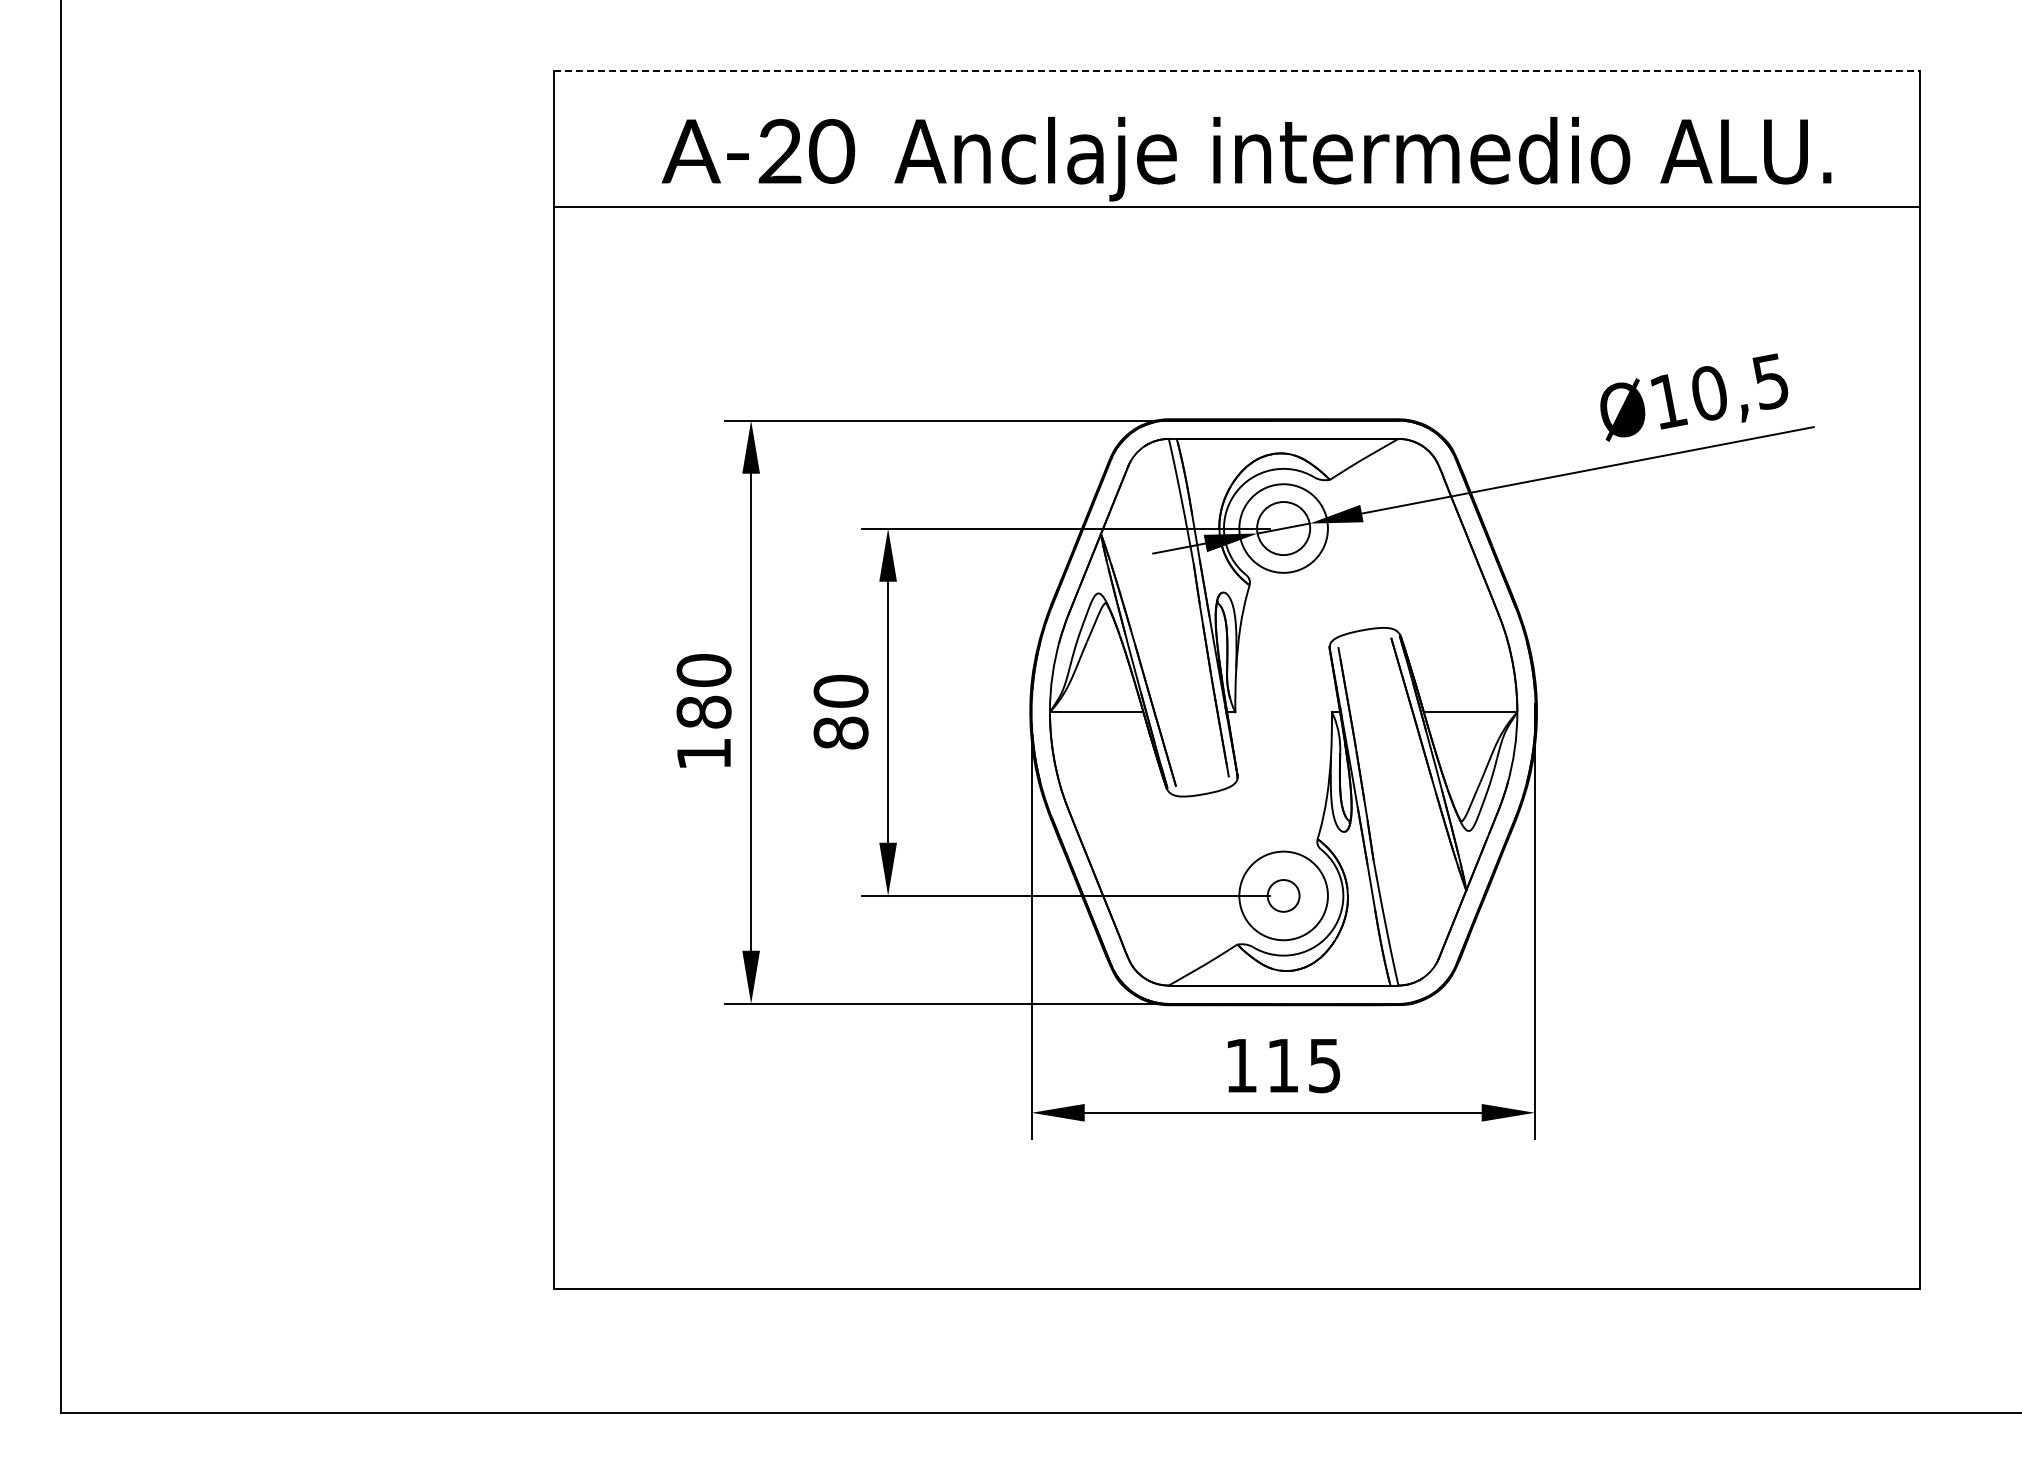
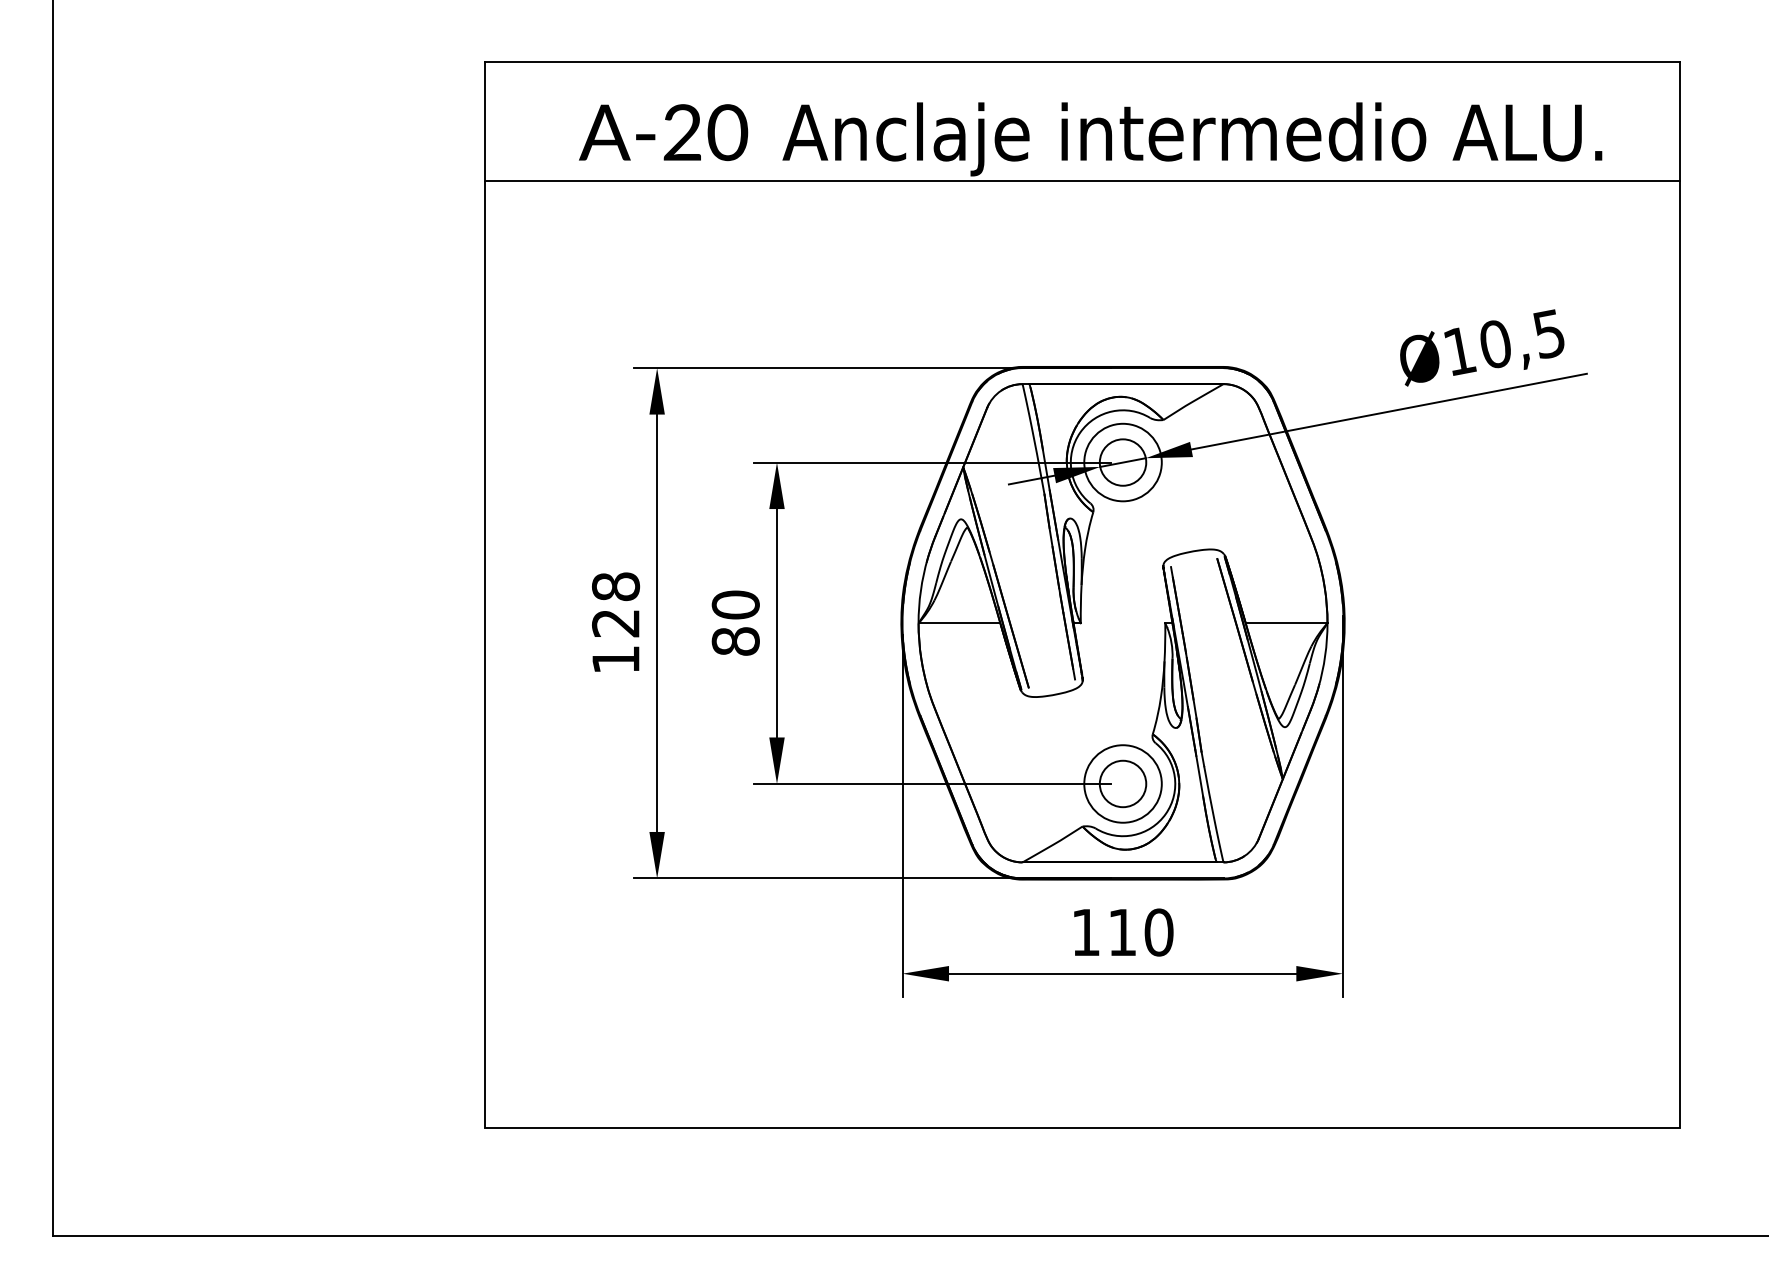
line: (1237, 71) -> (1082, 62), dashed -> solid
text: (703, 691) -> (615, 605), 180 -> 128
circle: (1283, 895) -> (1122, 783), size x1.67
text: (1324, 1065) -> (1158, 932), 115 -> 110

